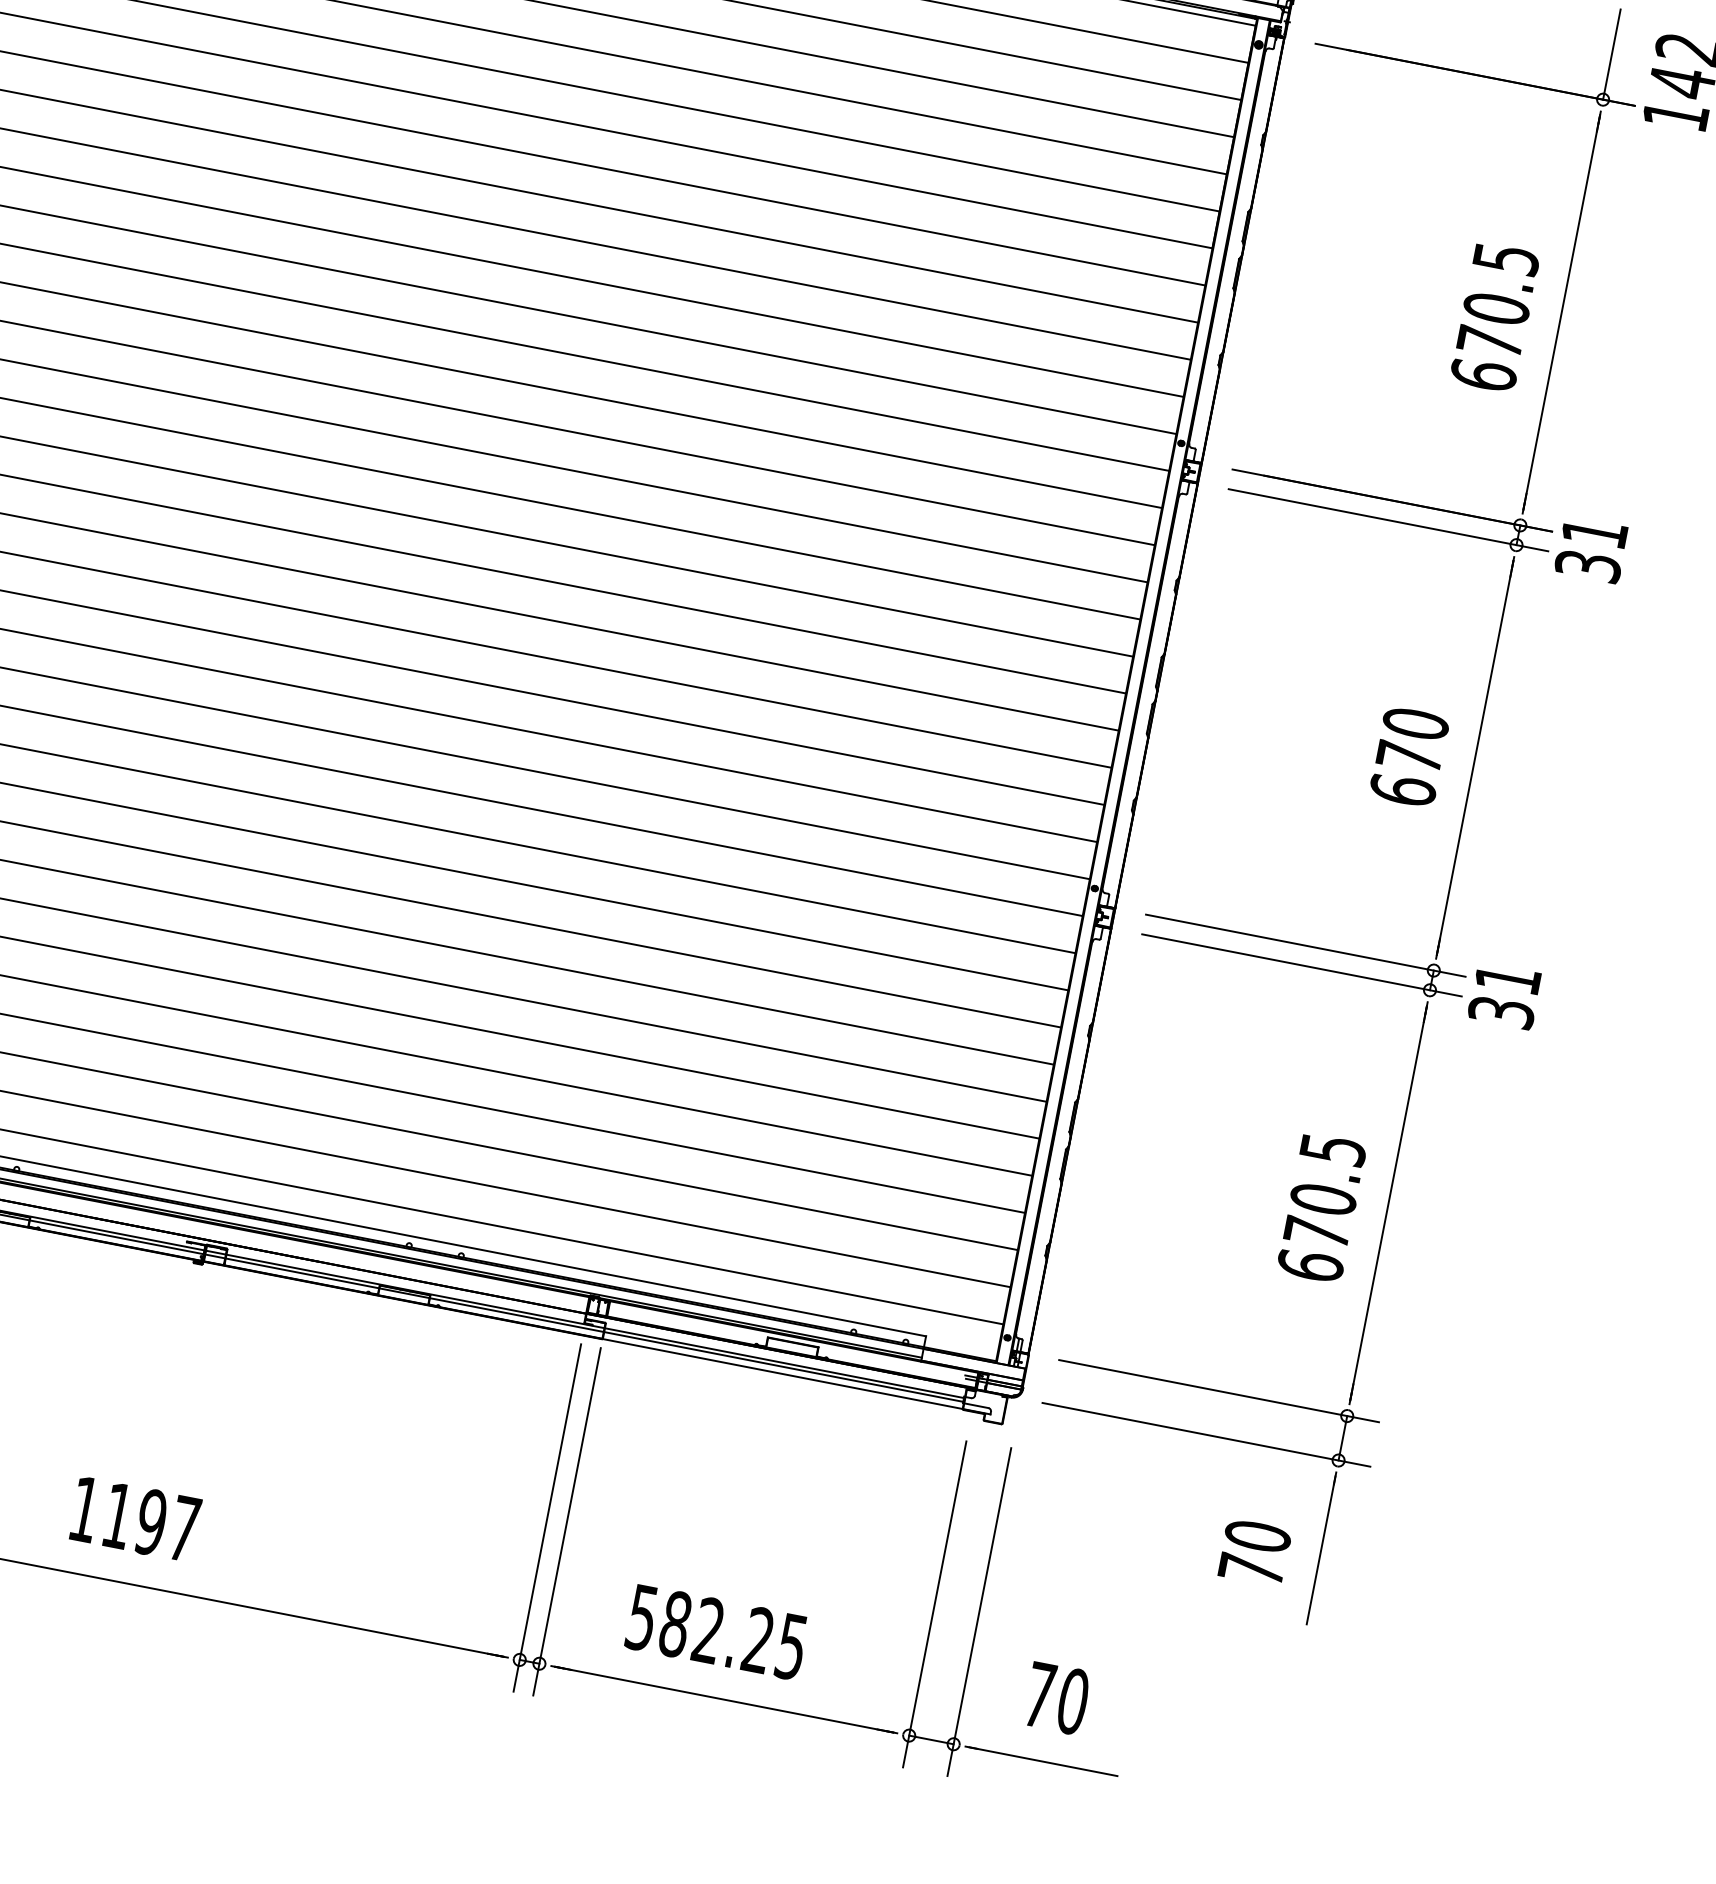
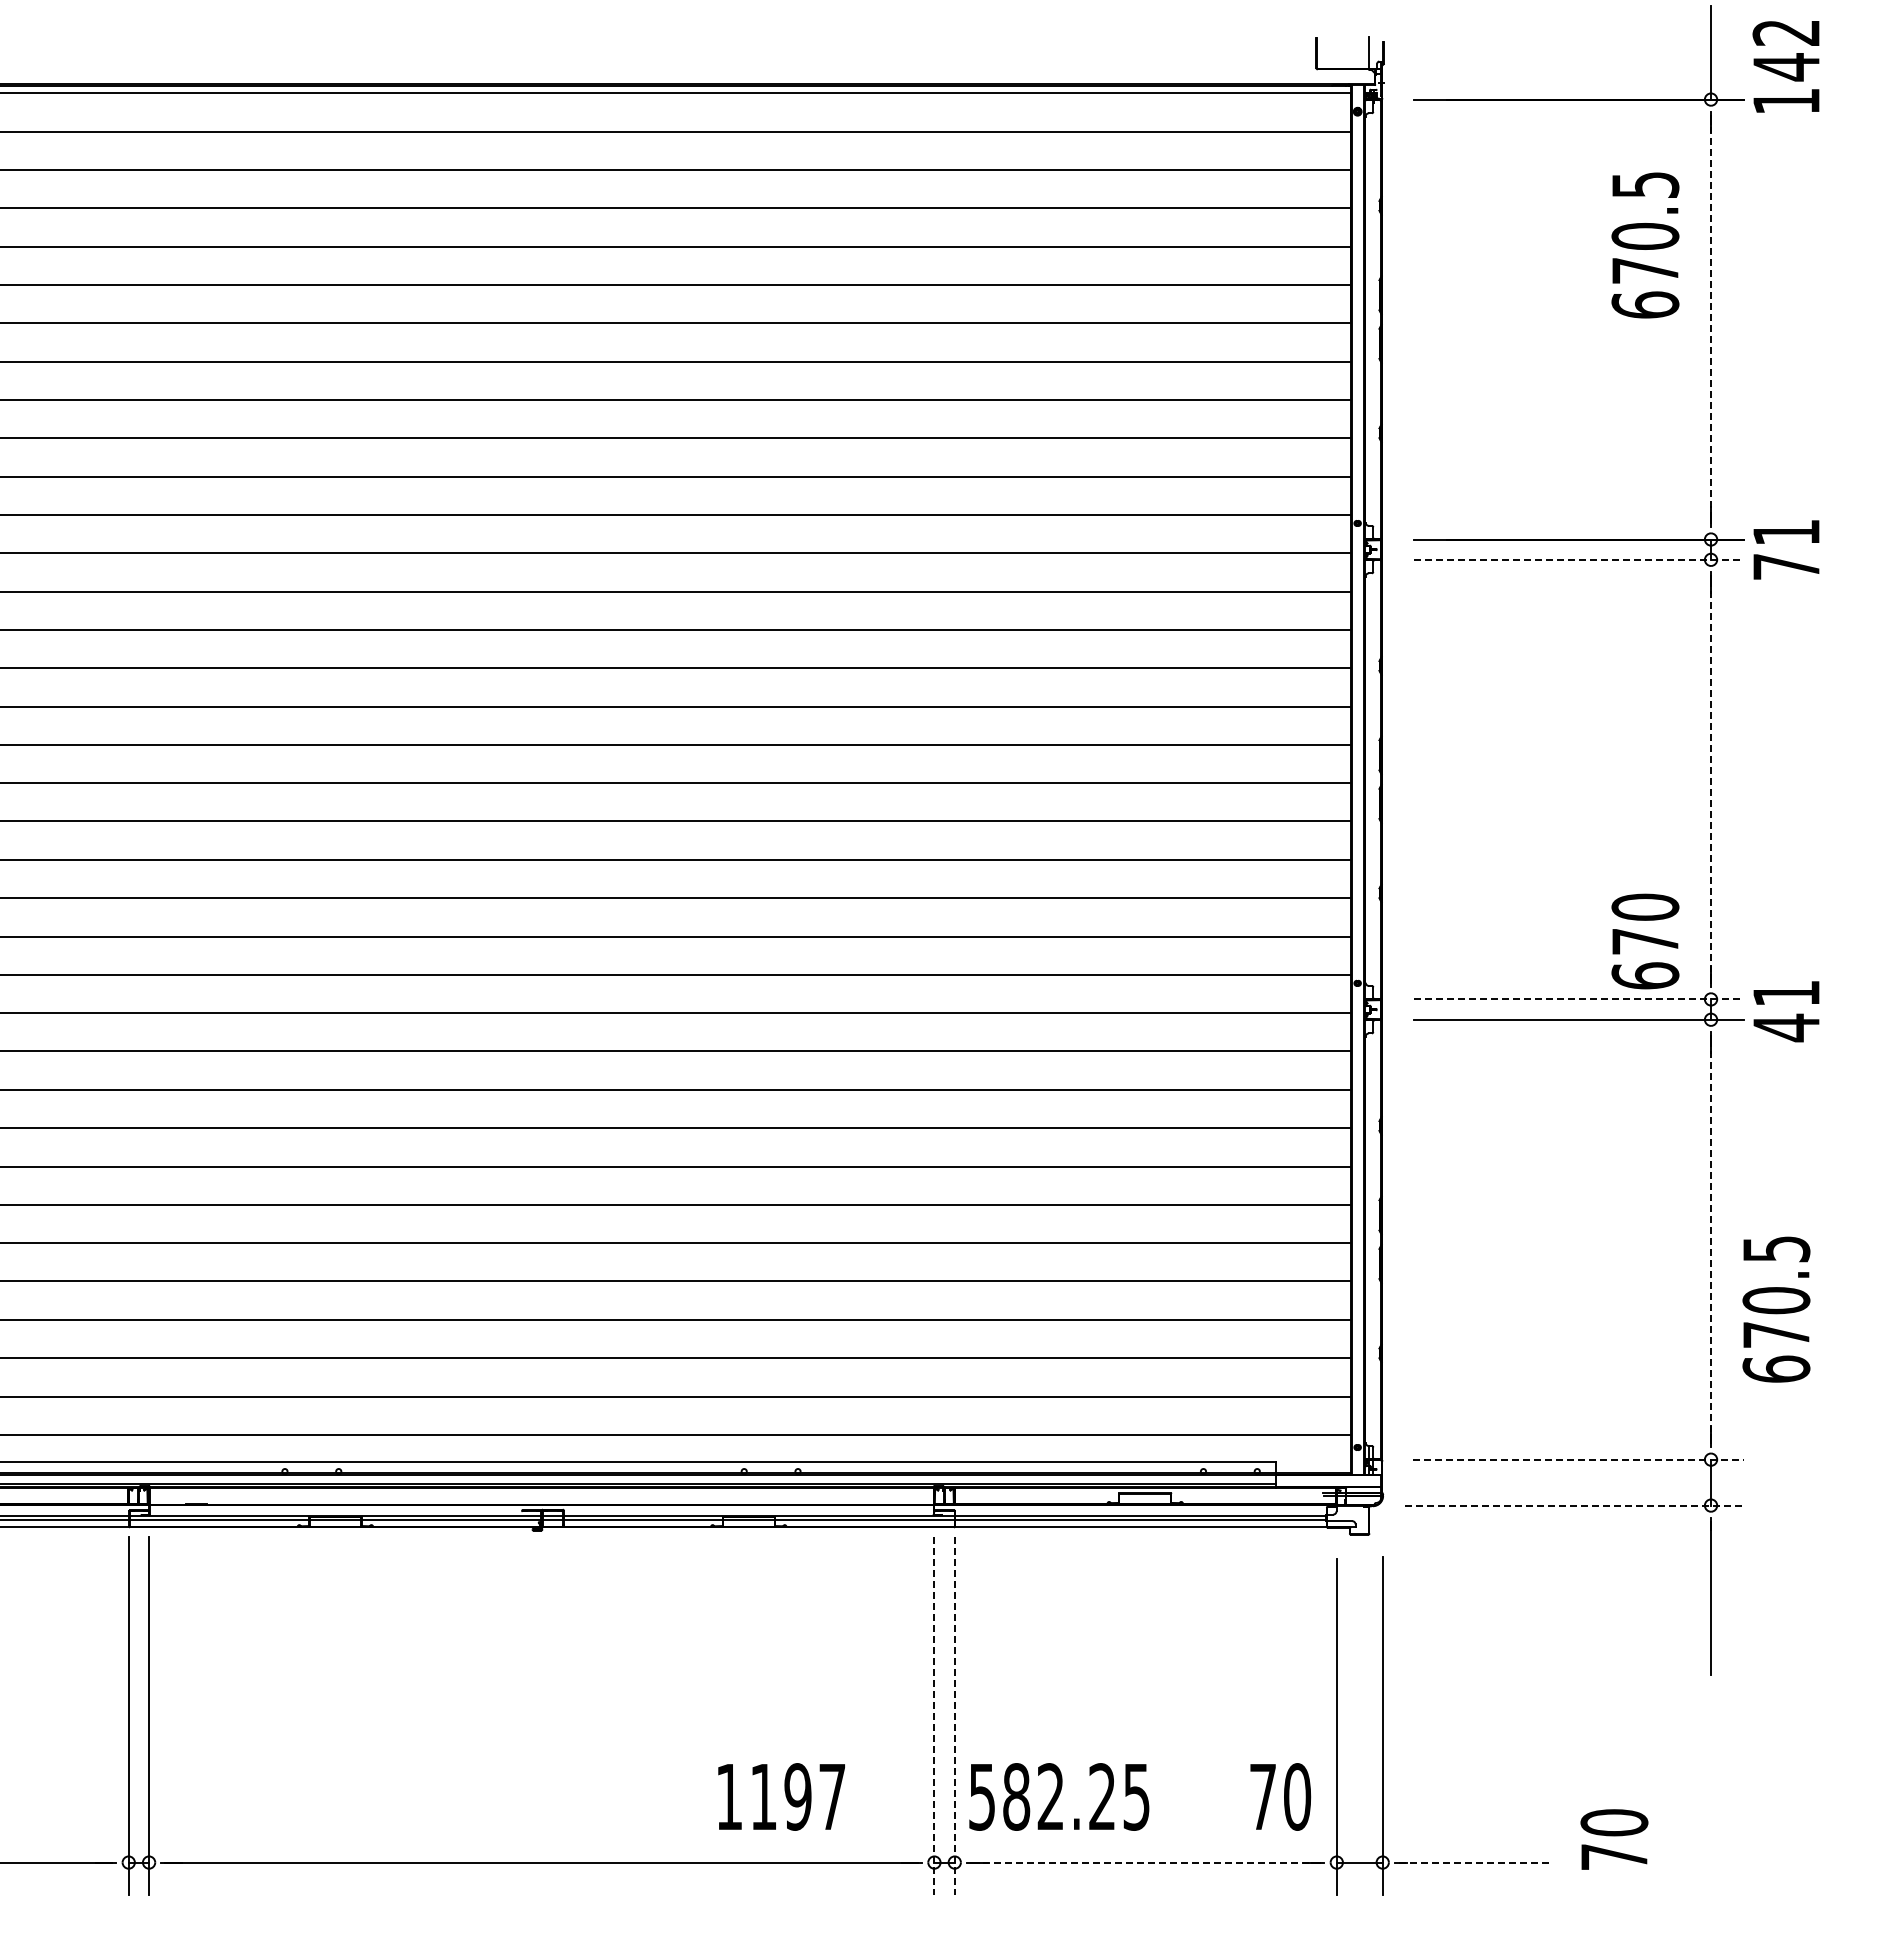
line: (1562, 312) -> (1711, 319), solid -> dashed
text: (1494, 317) -> (1645, 245), moved
line: (1389, 520) -> (1579, 559), solid -> dashed
text: (1588, 565) -> (1786, 566), 31 -> 71
text: (1409, 757) -> (1645, 941), moved
line: (1475, 757) -> (1711, 779), solid -> dashed
line: (1306, 945) -> (1579, 999), solid -> dashed
text: (1501, 1011) -> (1786, 1027), 31 -> 41
line: (1389, 1203) -> (1711, 1239), solid -> dashed
text: (1321, 1208) -> (1776, 1309), moved
line: (1219, 1391) -> (1579, 1459), solid -> dashed
line: (1207, 1434) -> (1575, 1505), solid -> dashed
text: (135, 1518) -> (781, 1796), moved
line: (547, 1518) -> (934, 1716), solid -> dashed
line: (566, 1522) -> (954, 1716), solid -> dashed
text: (1254, 1552) -> (1614, 1839), moved
text: (717, 1631) -> (1059, 1796), moved
text: (1056, 1697) -> (1280, 1796), moved
line: (724, 1699) -> (1145, 1862), solid -> dashed
line: (1044, 1761) -> (1476, 1862), solid -> dashed

